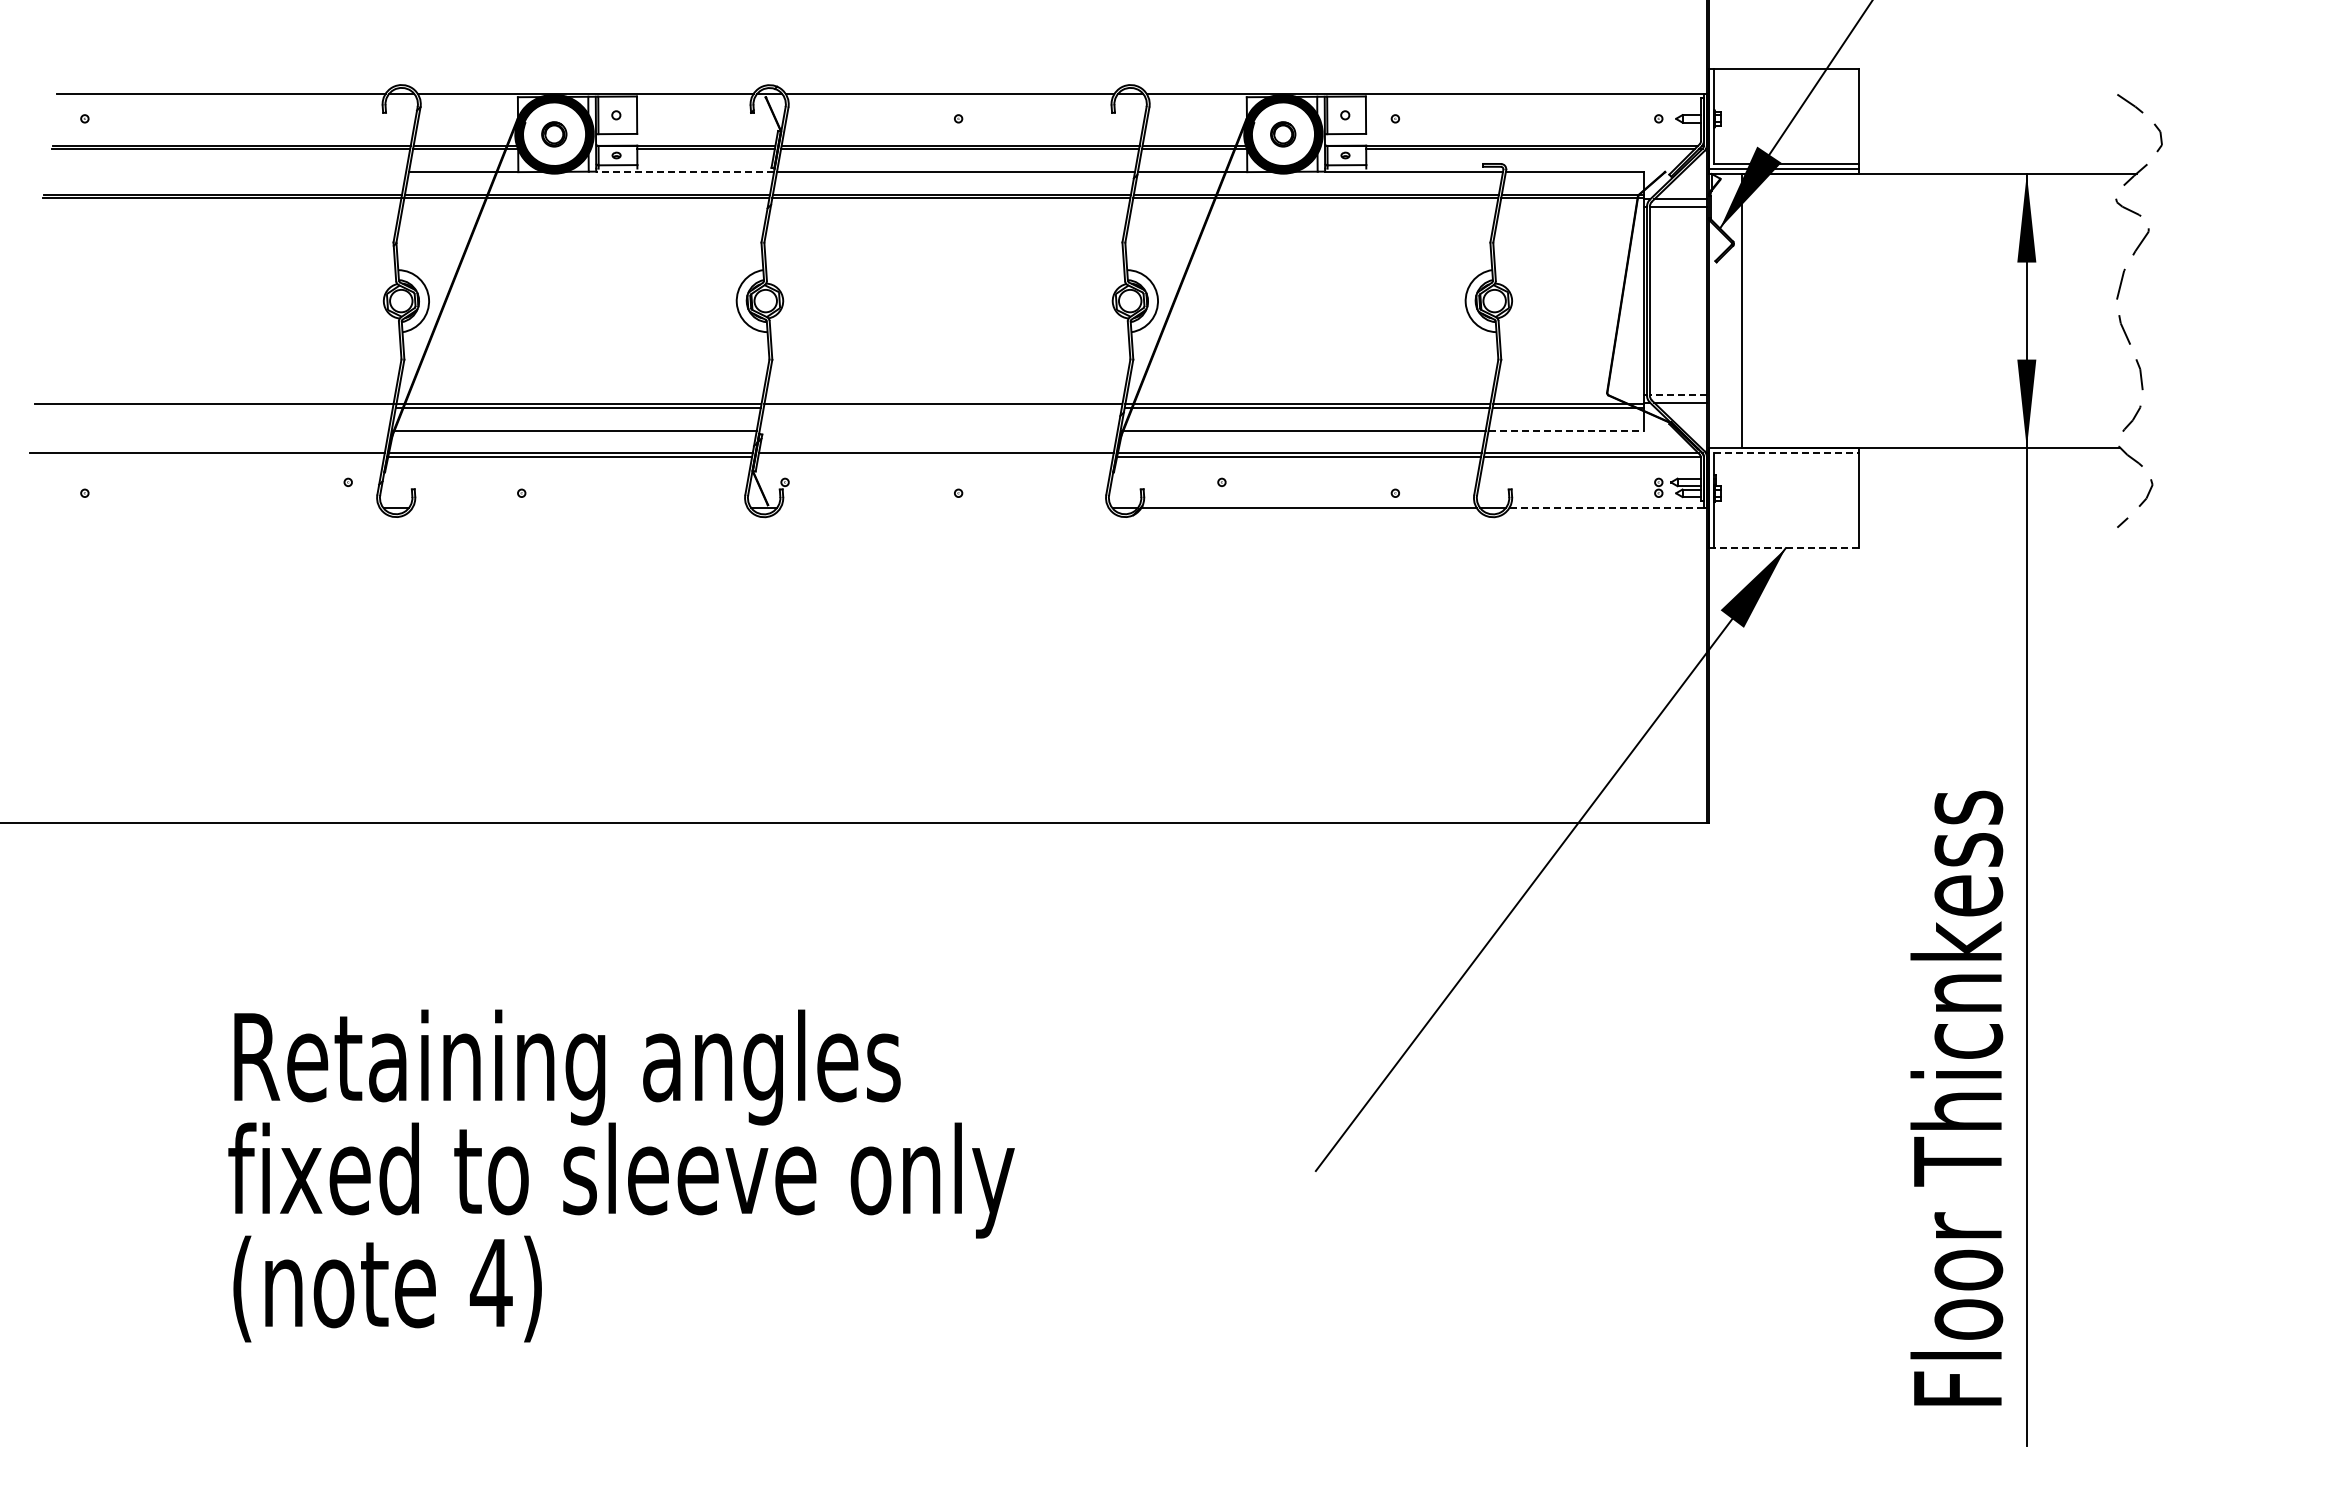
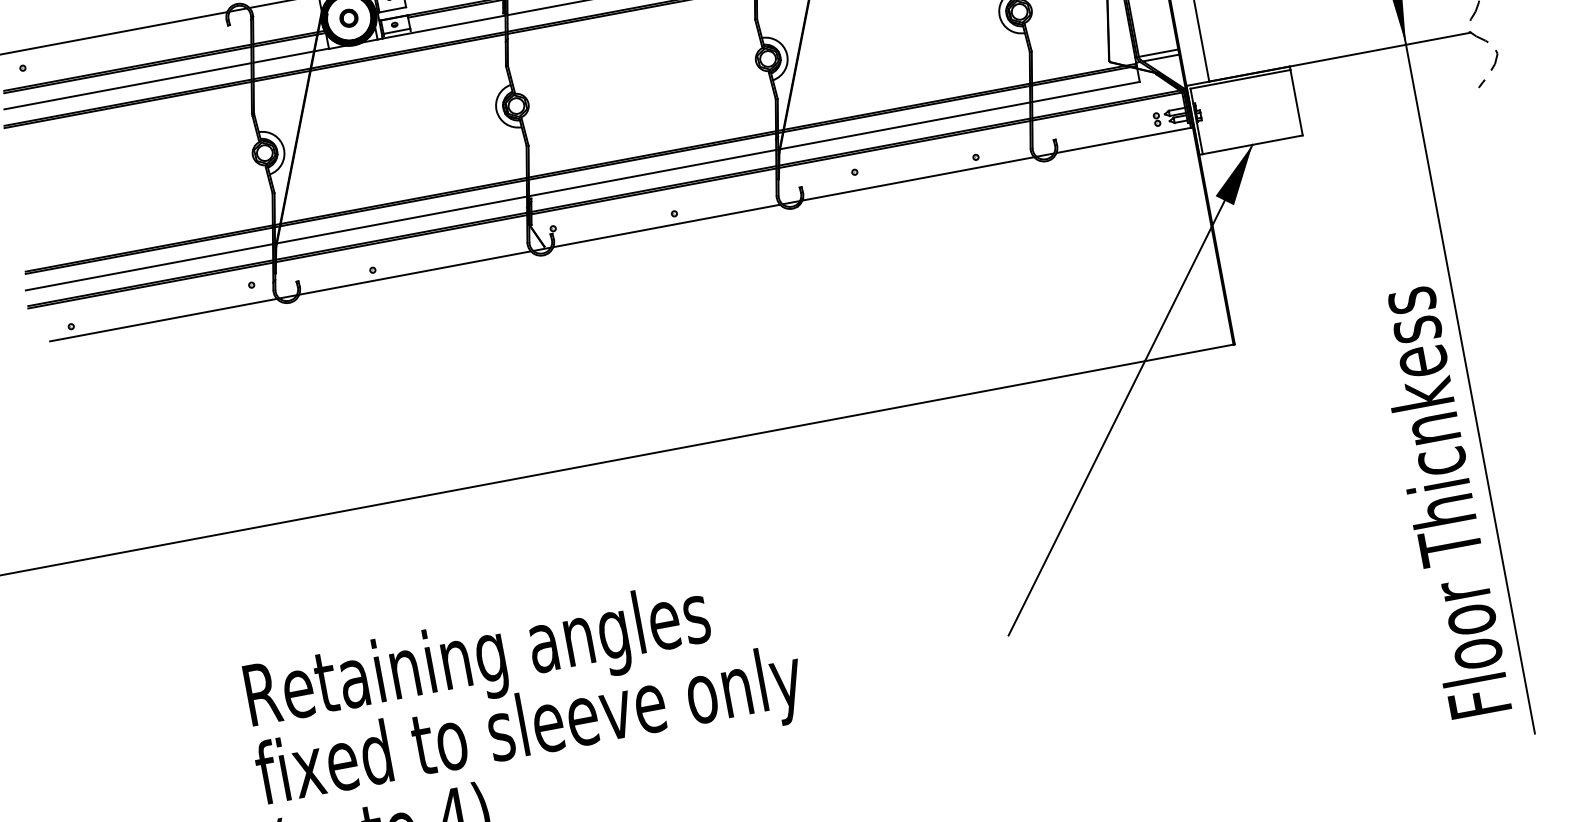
line: (227, 171) -> (128, 86), added
line: (685, 171) -> (444, 26), dashed -> solid
line: (1678, 395) -> (1158, 53), dashed -> solid
line: (213, 407) -> (148, 250), added
line: (942, 407) -> (652, 156), added
line: (209, 430) -> (149, 267), added
line: (938, 430) -> (652, 173), added
line: (1566, 430) -> (1085, 91), dashed -> solid
line: (1786, 453) -> (1240, 79), dashed -> solid
line: (206, 456) -> (150, 285), added
line: (935, 456) -> (653, 191), added
line: (215, 508) -> (163, 320), added
line: (579, 508) -> (414, 273), added
line: (944, 508) -> (666, 226), added
line: (1606, 508) -> (1123, 140), dashed -> solid
line: (1785, 548) -> (1252, 145), dashed -> solid

